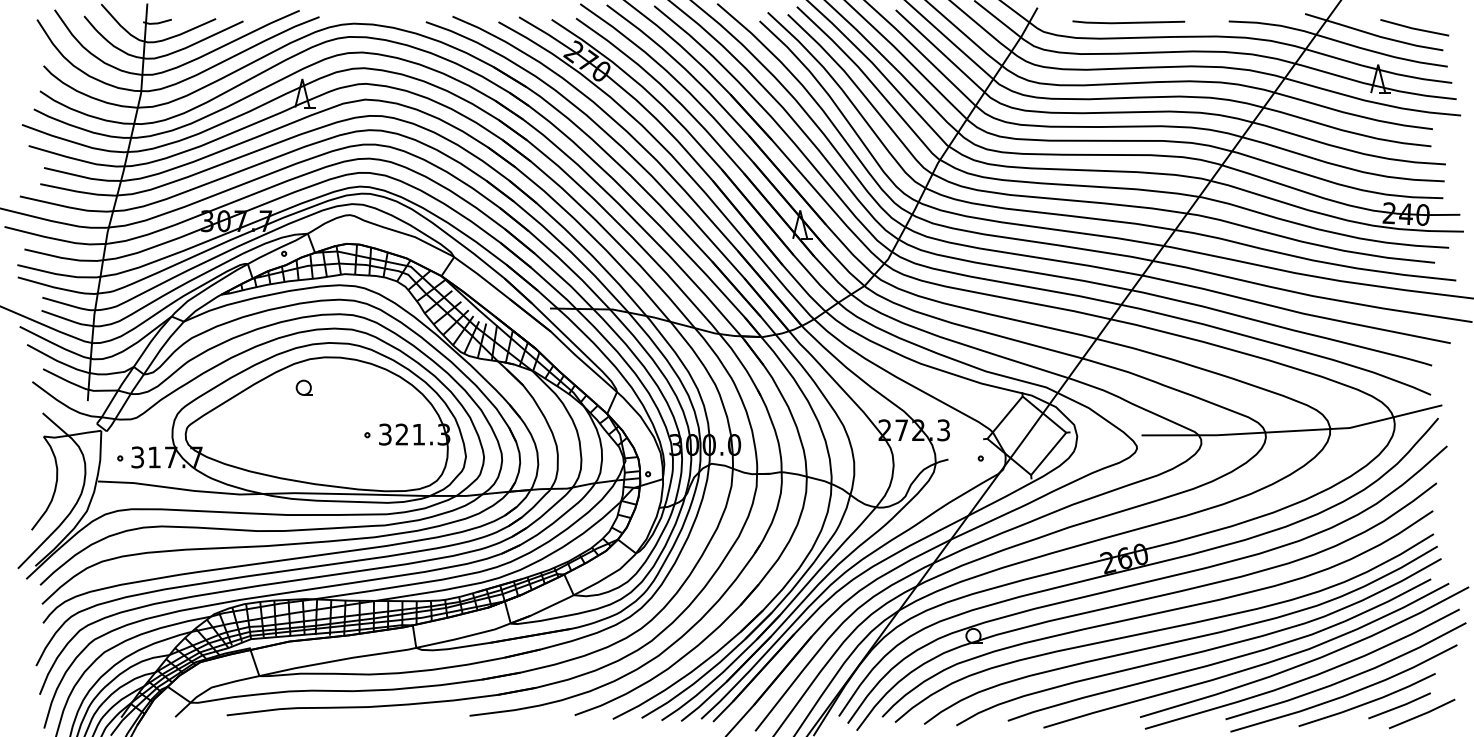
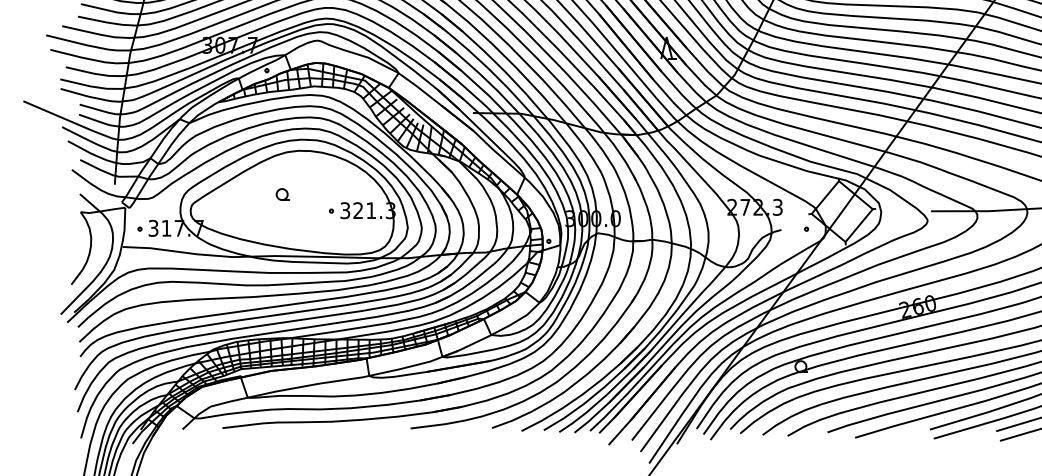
part: (303, 387) -> (281, 194), moved

